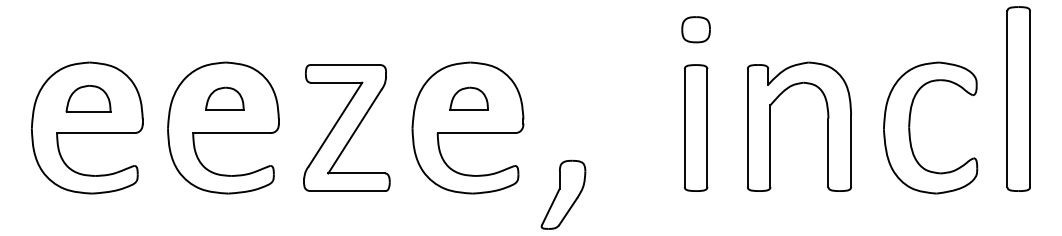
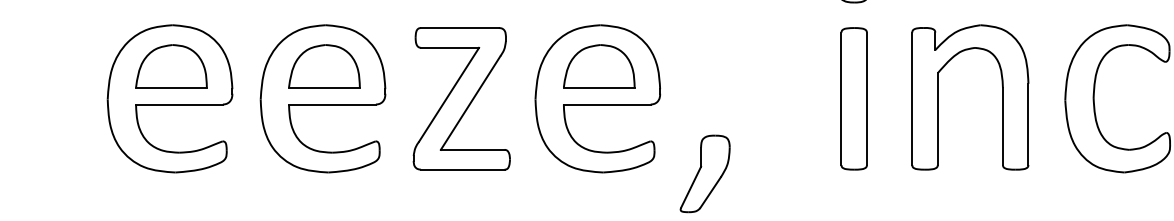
part: (88, 98) -> (171, 65), size x1.43
part: (224, 98) -> (324, 65), size x1.67
part: (468, 98) -> (598, 65), size x1.67

